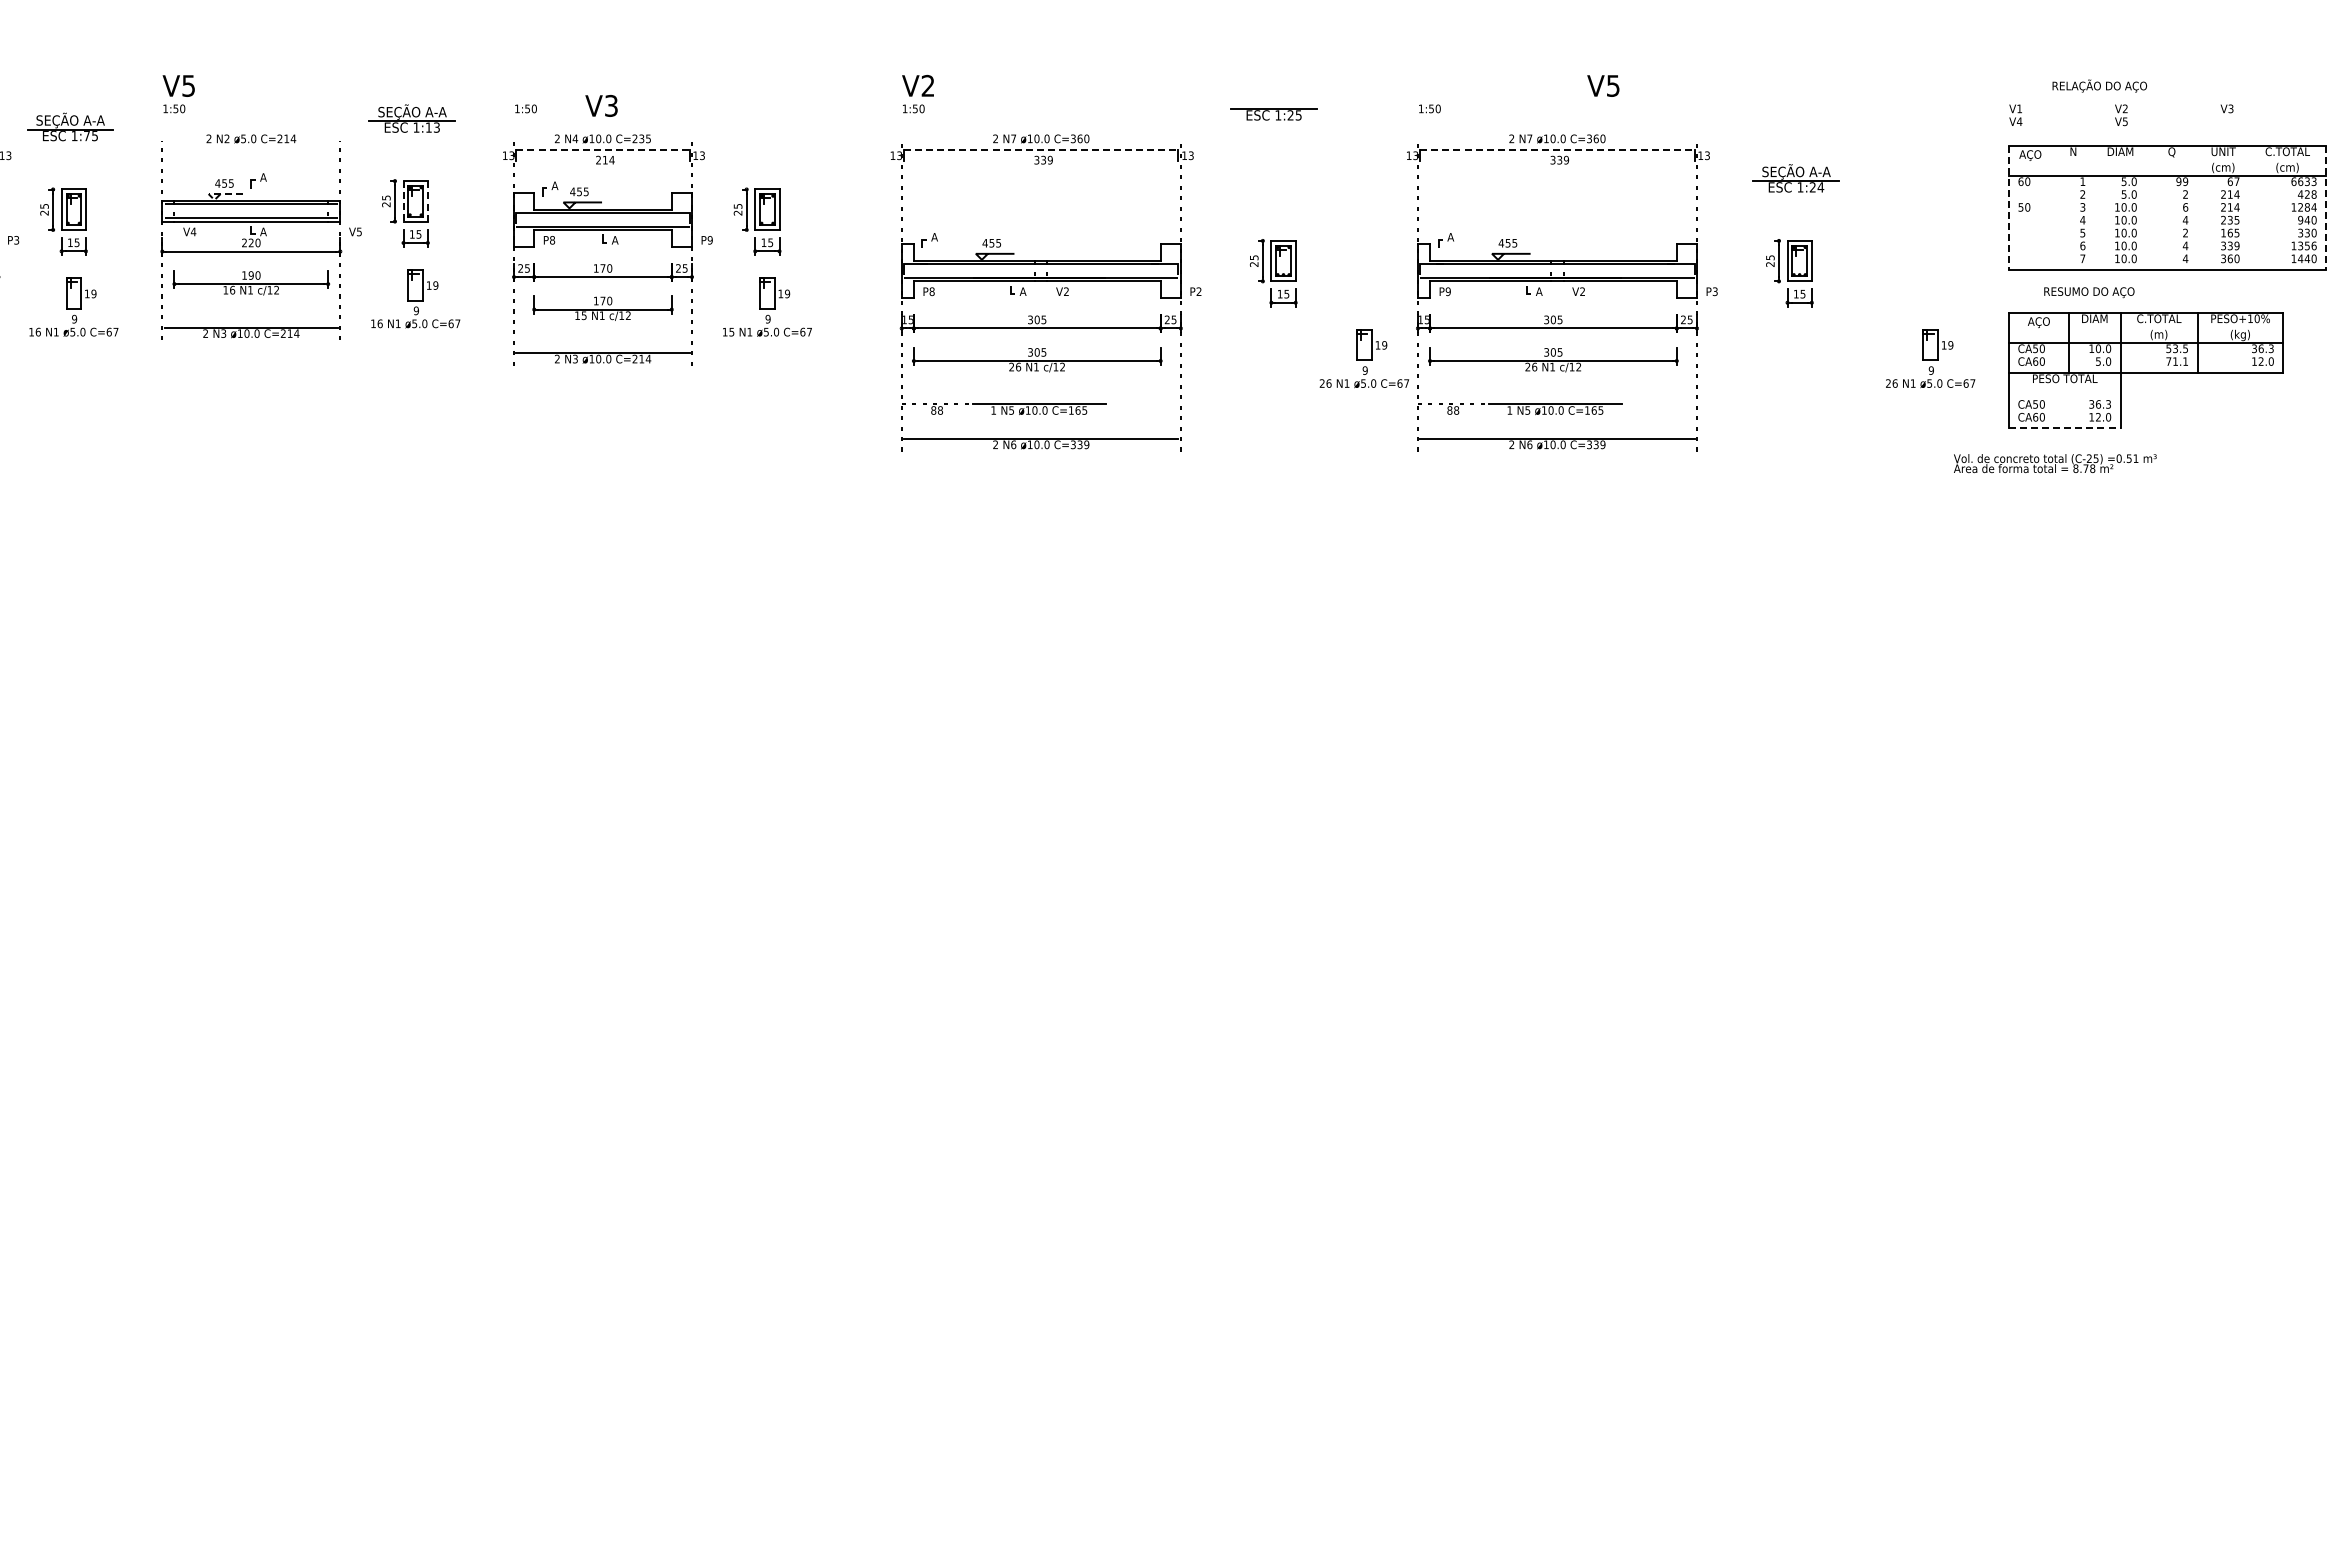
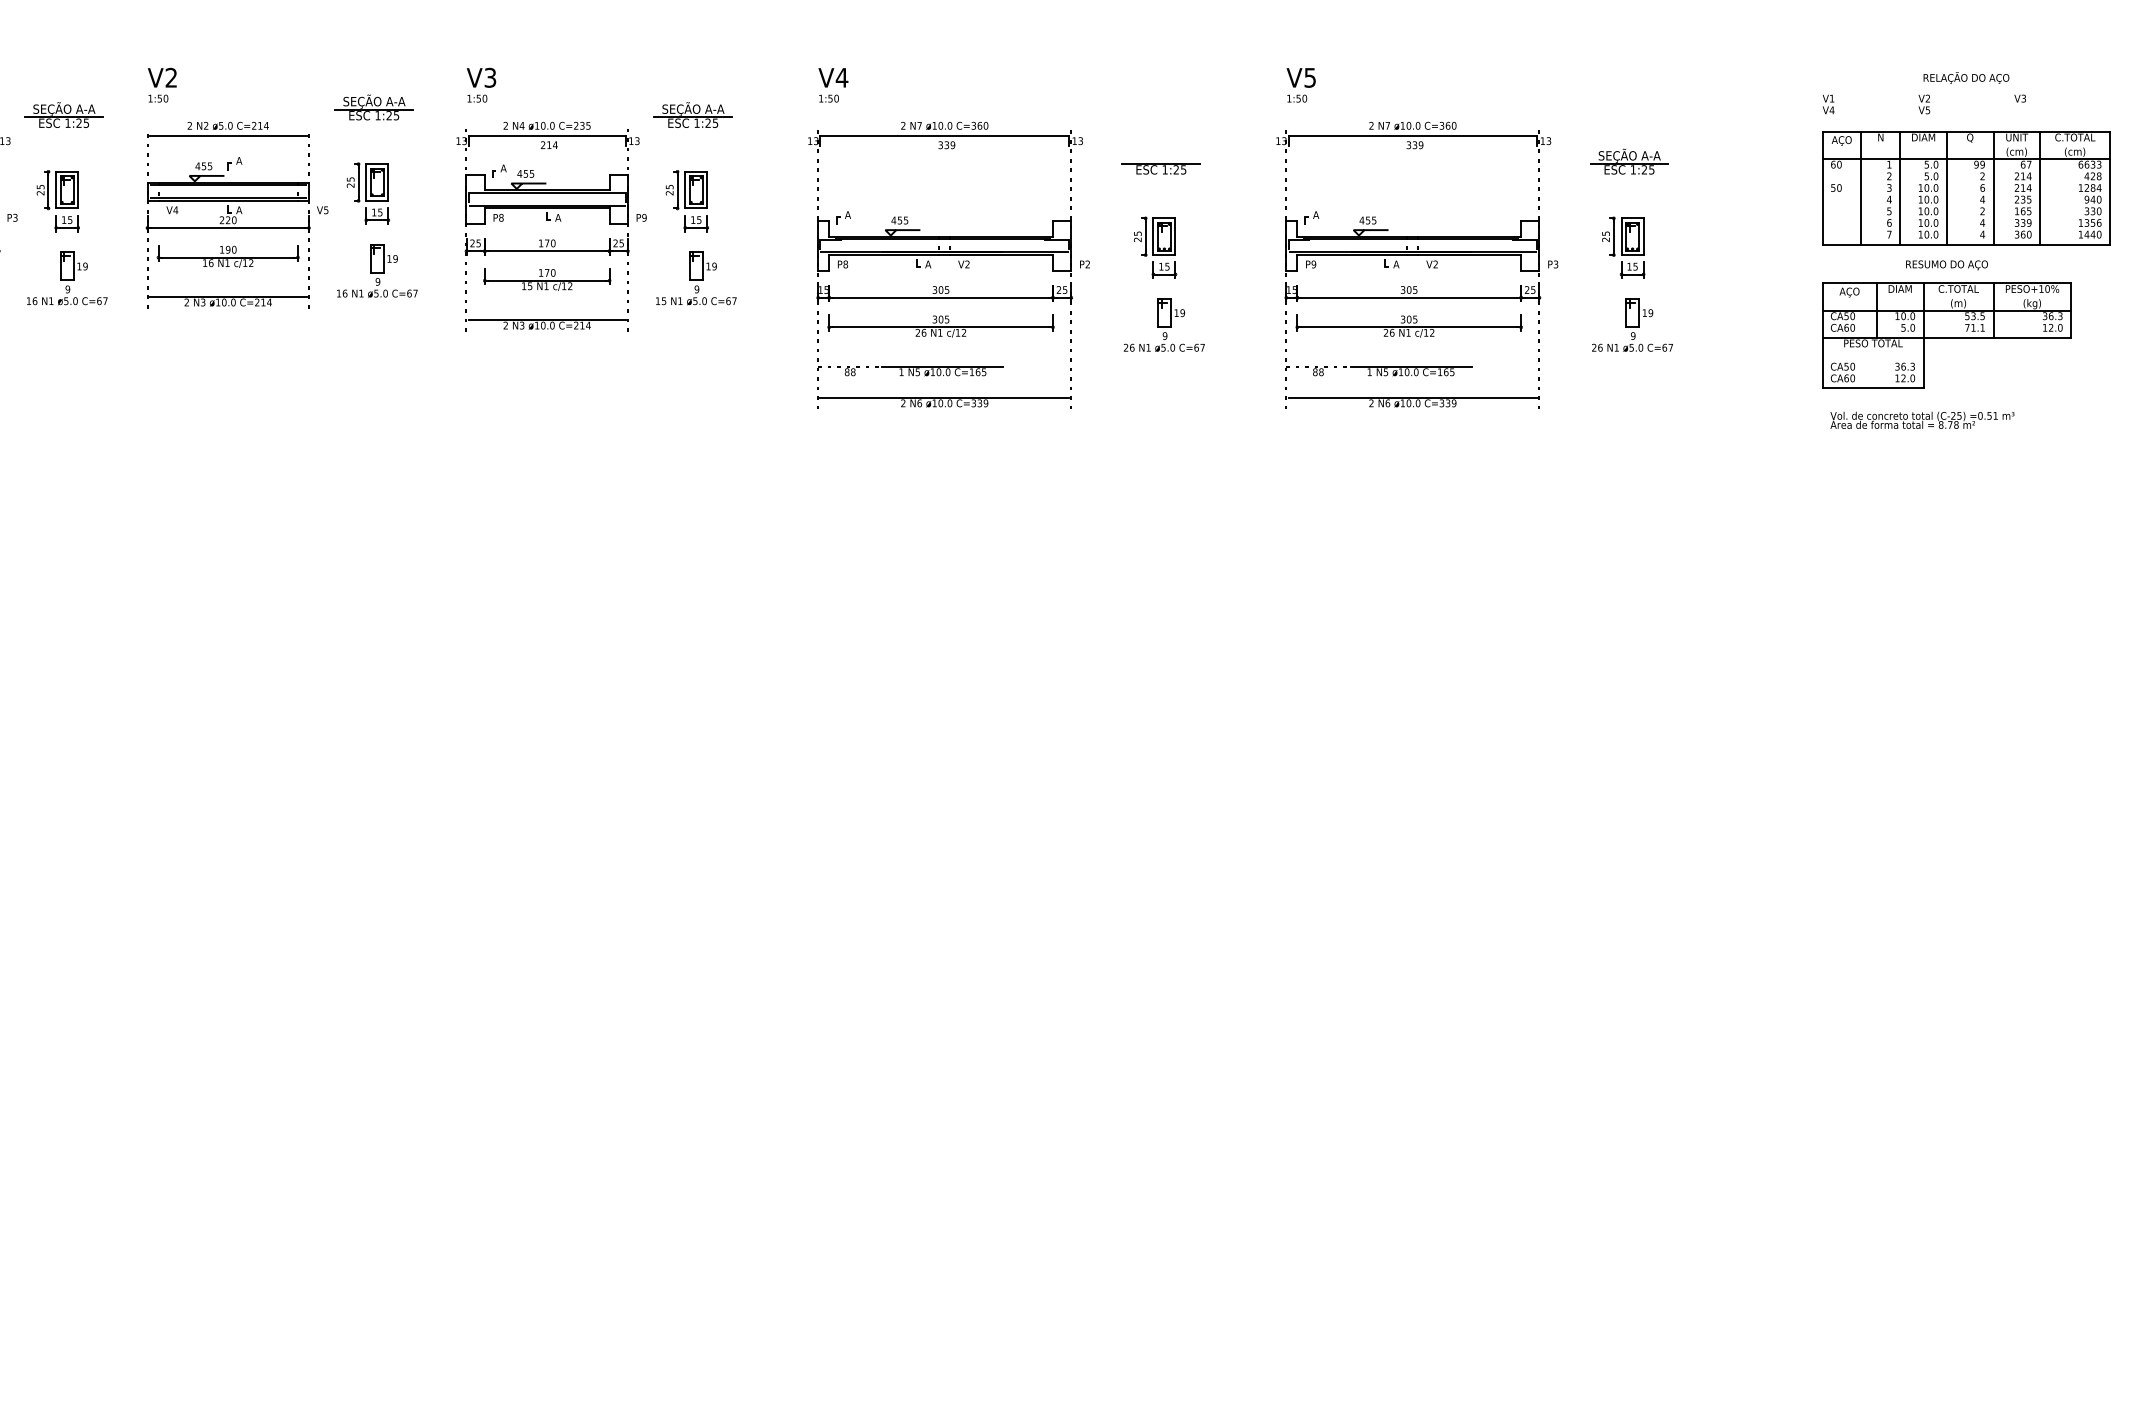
text: (188, 85) -> (171, 77), V5 -> V2
text: (928, 85) -> (842, 77), V2 -> V4
text: (1603, 85) -> (1301, 77), moved
text: (2099, 85) -> (1966, 77), moved
text: (601, 105) -> (481, 77), moved
part: (1273, 114) -> (1160, 169), moved
part: (763, 126) -> (692, 114), added
text: (432, 127) -> (392, 115), 1:13 -> 1:25
text: (86, 136) -> (78, 123), 1:75 -> 1:25
line: (250, 149) -> (227, 135), added
line: (603, 149) -> (547, 135), dashed -> solid
line: (1041, 149) -> (944, 135), dashed -> solid
line: (1557, 149) -> (1412, 135), dashed -> solid
text: (1820, 187) -> (1651, 169), 1:24 -> 1:25
line: (218, 194) -> (198, 176), dashed -> solid
line: (427, 200) -> (388, 181), dashed -> solid
line: (403, 201) -> (366, 182), dashed -> solid
line: (2051, 207) -> (1860, 188), added
line: (2094, 207) -> (1899, 188), added
line: (2146, 207) -> (1947, 188), added
line: (2197, 207) -> (1993, 188), added
line: (2248, 207) -> (2039, 188), added
line: (2009, 208) -> (1822, 189), dashed -> solid
line: (2326, 208) -> (2110, 189), dashed -> solid
text: (2089, 292) -> (1947, 265), moved
part: (1364, 358) -> (1164, 325), moved
part: (1930, 358) -> (1632, 325), moved
line: (2064, 428) -> (1872, 388), dashed -> solid
text: (2055, 463) -> (1922, 420), moved

